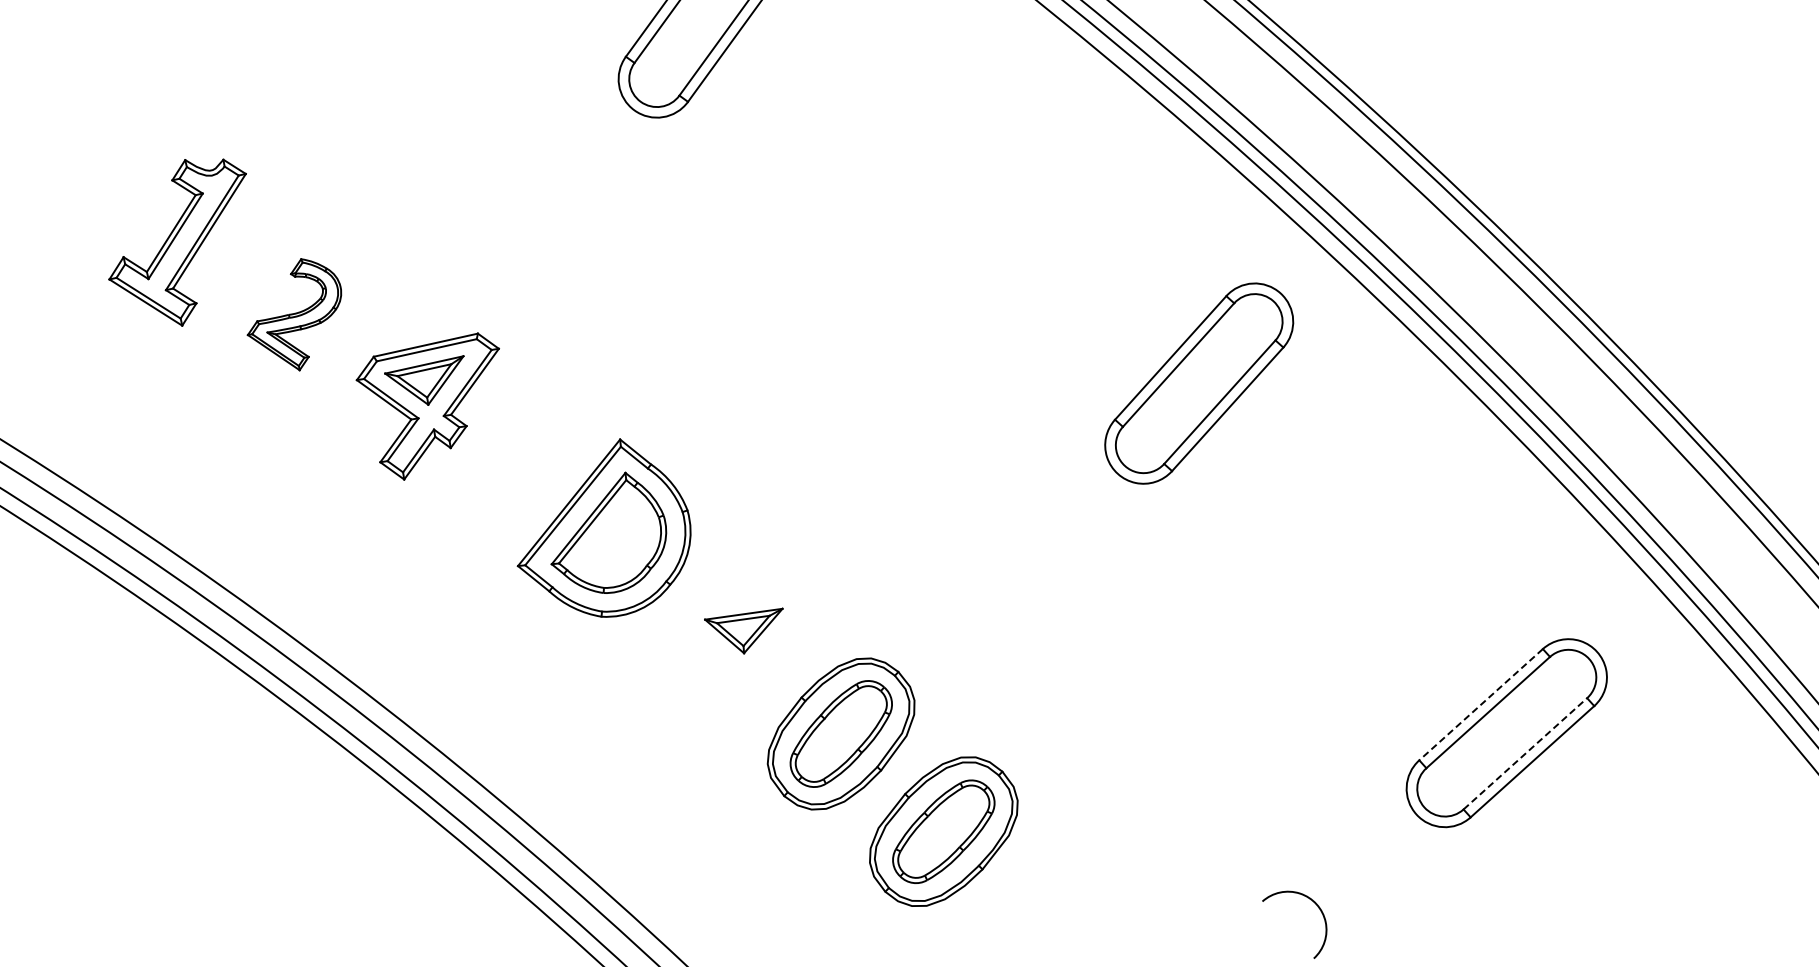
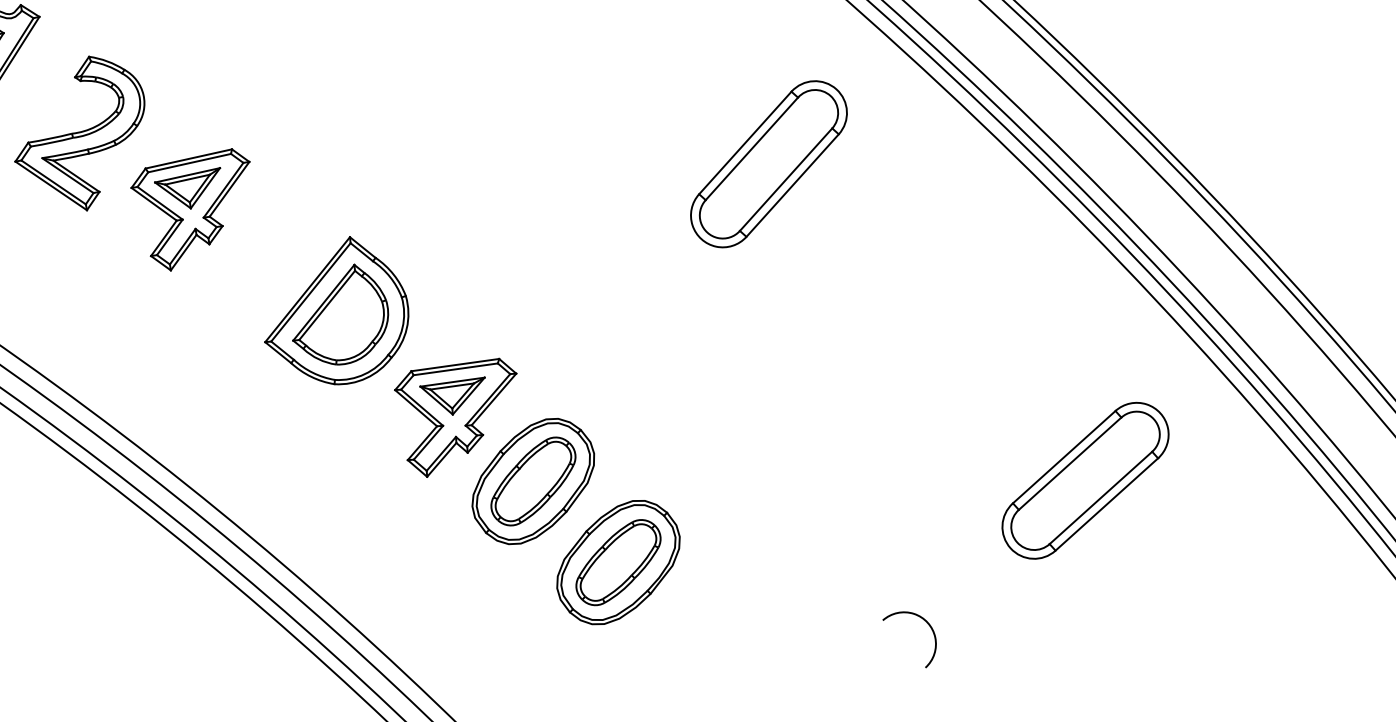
part: (294, 314) -> (79, 133), size x1.67
part: (1199, 383) -> (769, 164), moved
part: (747, 657) -> (455, 418), added
line: (1480, 705) -> (1063, 457), dashed -> solid
line: (1525, 753) -> (1101, 497), dashed -> solid

